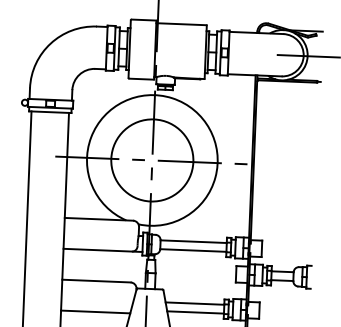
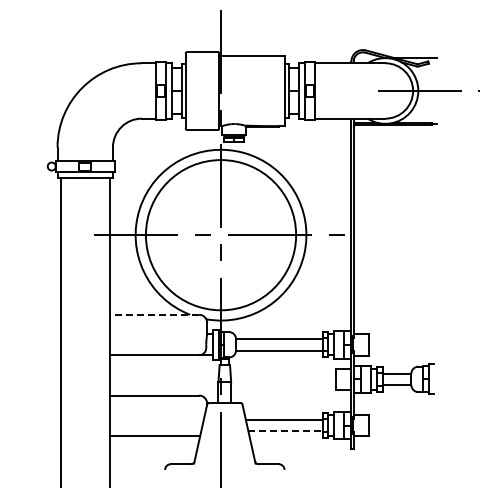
circle: (151, 159) -> (220, 234), size x1.4
line: (99, 219) -> (154, 314), solid -> dashed
line: (195, 312) -> (285, 431), solid -> dashed

